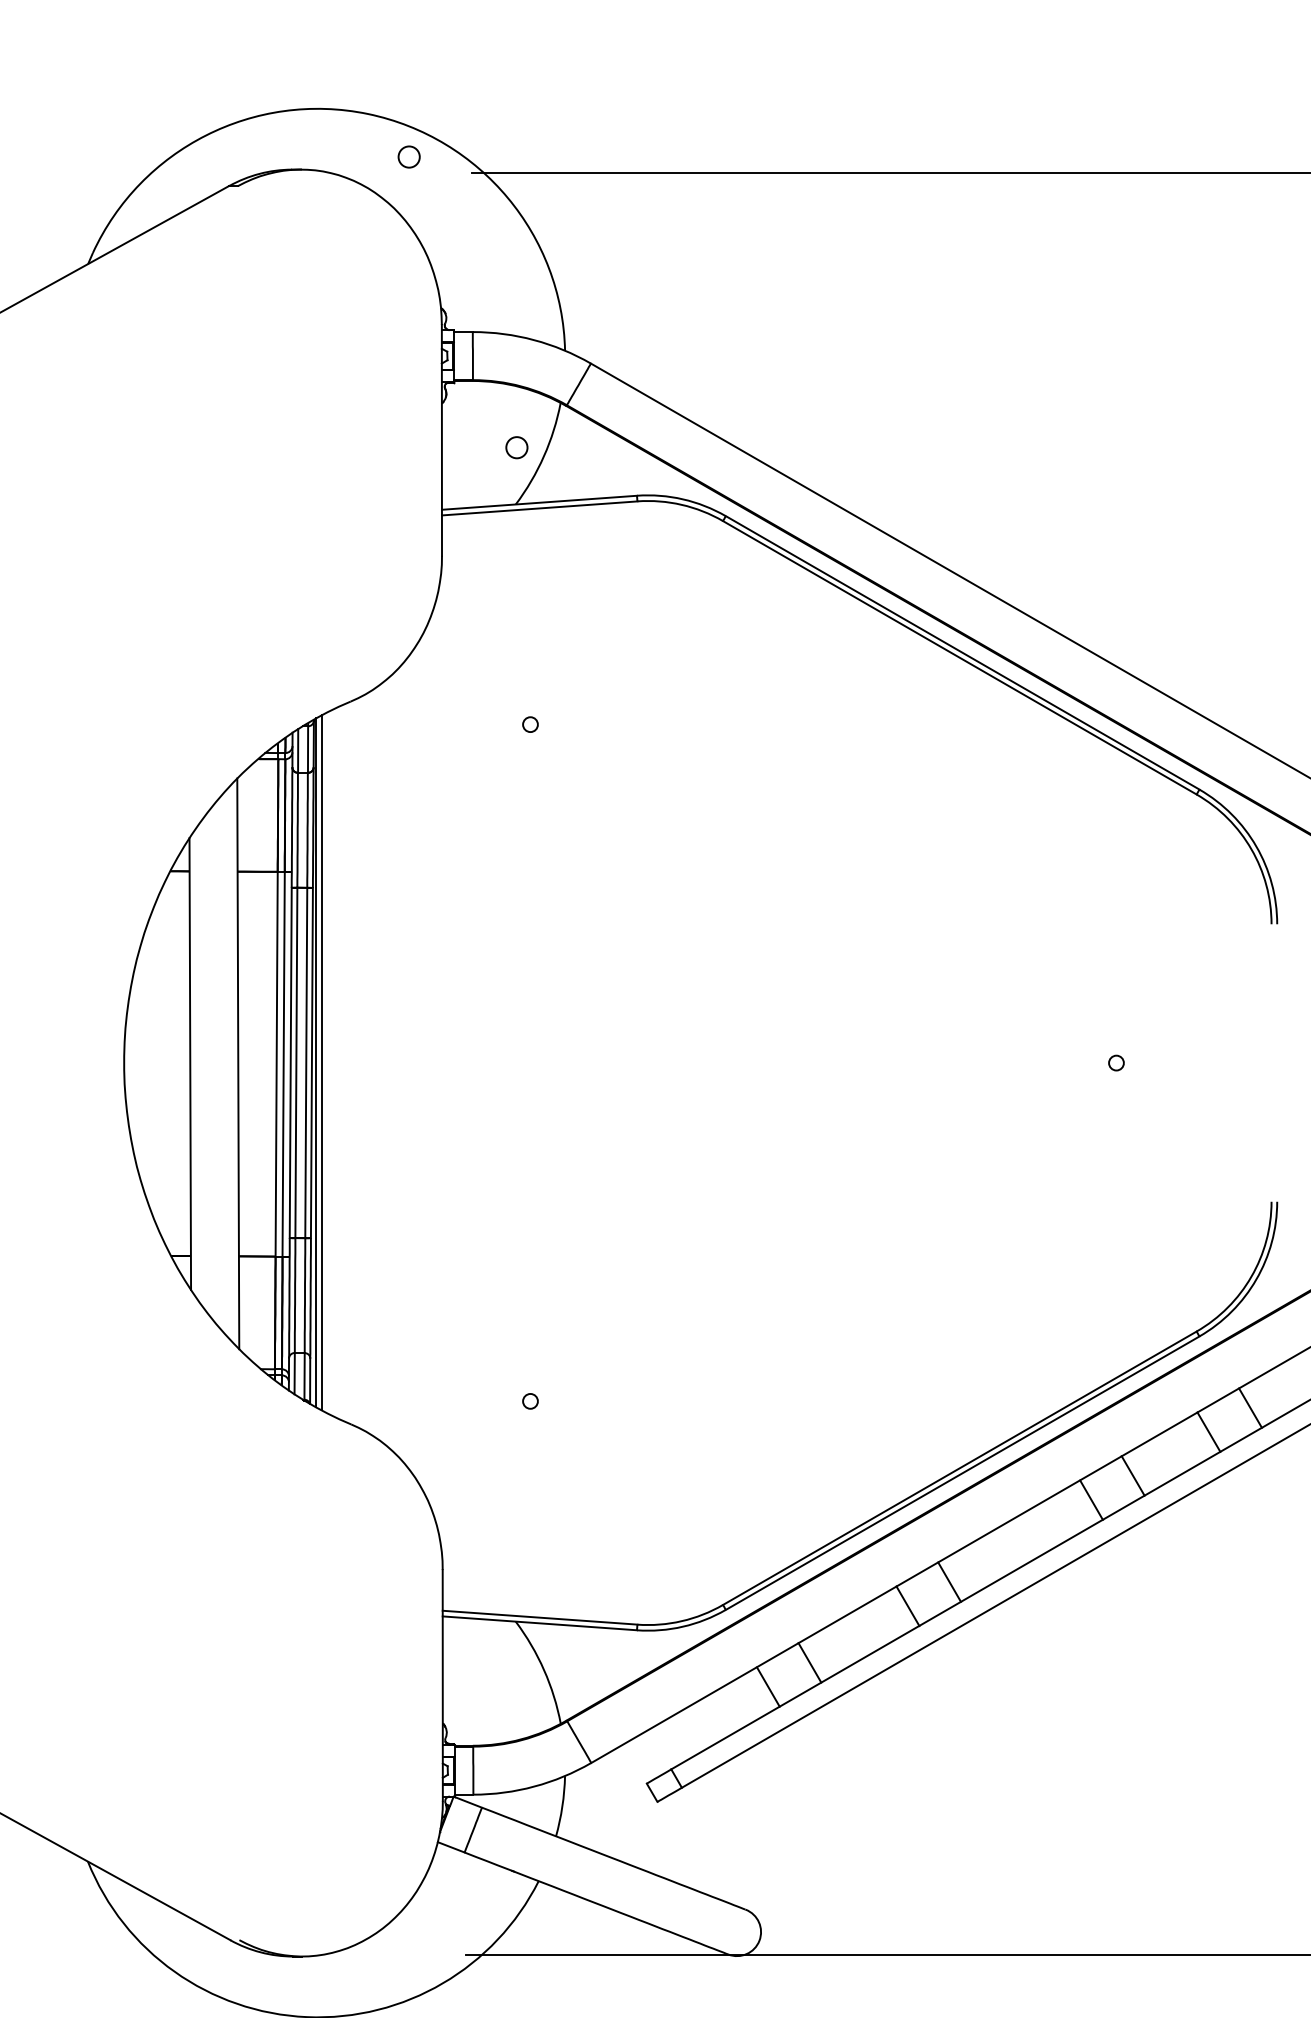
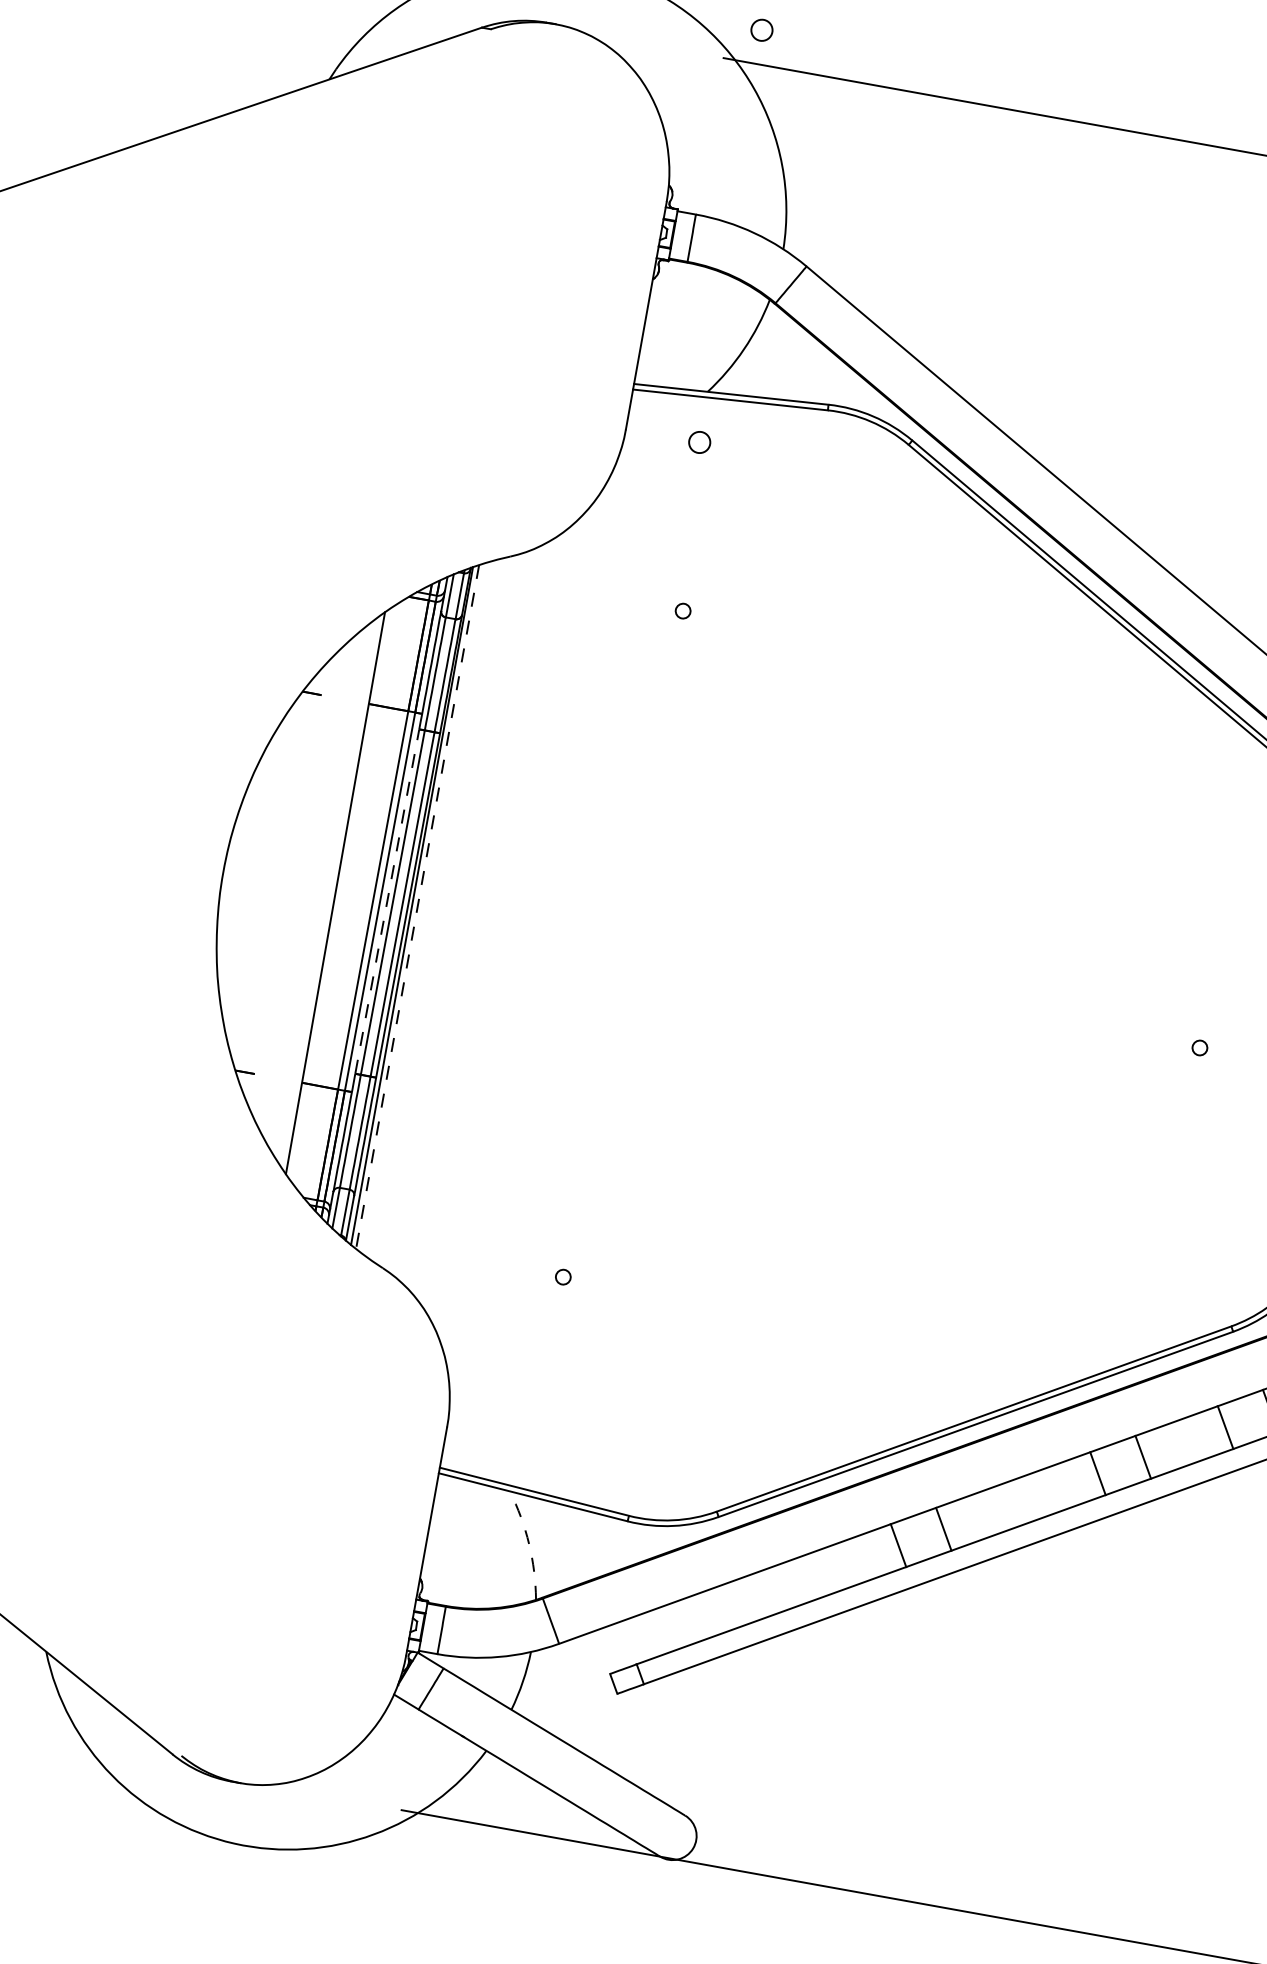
circle: (408, 156) -> (761, 29), moved
circle: (516, 447) -> (699, 442), moved
line: (290, 1062) -> (387, 901), solid -> dashed
line: (321, 1062) -> (417, 906), solid -> dashed
line: (190, 1063) -> (288, 884), removed
line: (809, 1662) -> (791, 1583), removed
arc: (544, 1670) -> (529, 1544), solid -> dashed
line: (767, 1686) -> (746, 1599), removed

